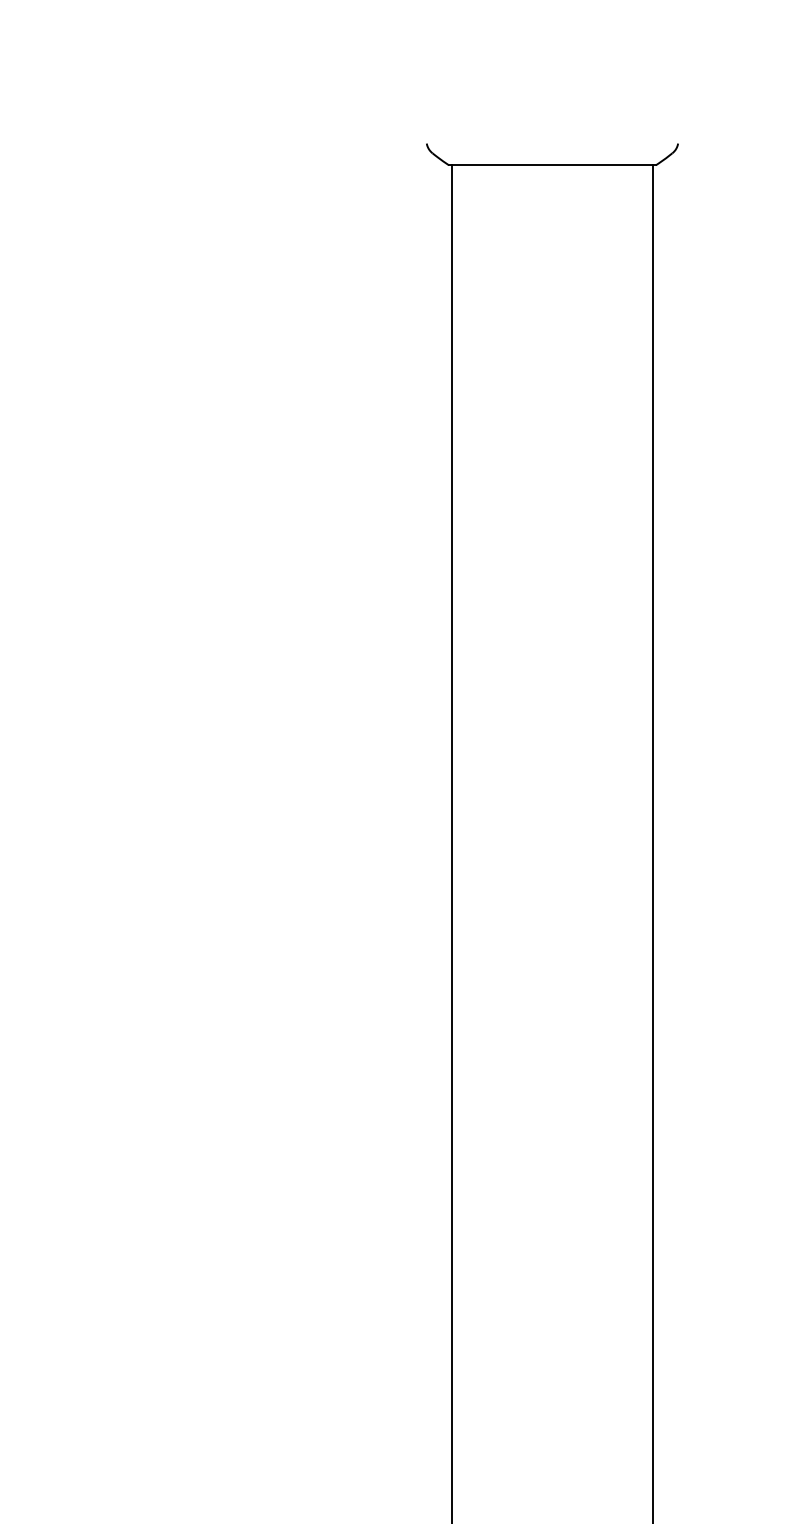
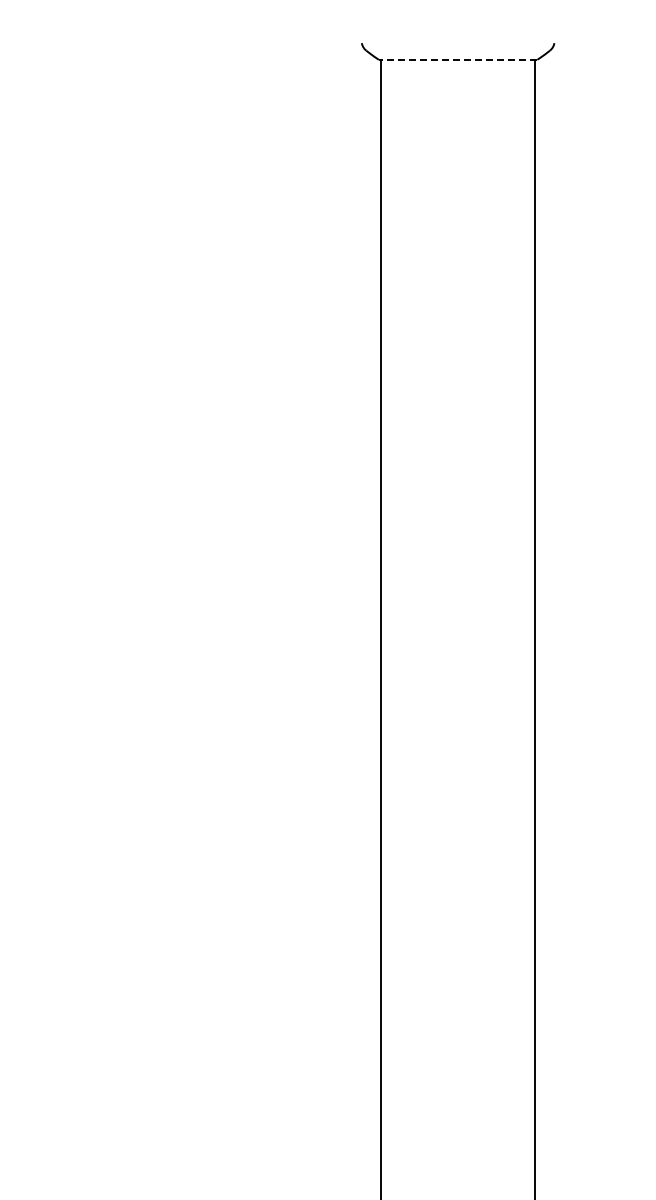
line: (551, 164) -> (457, 59), solid -> dashed

